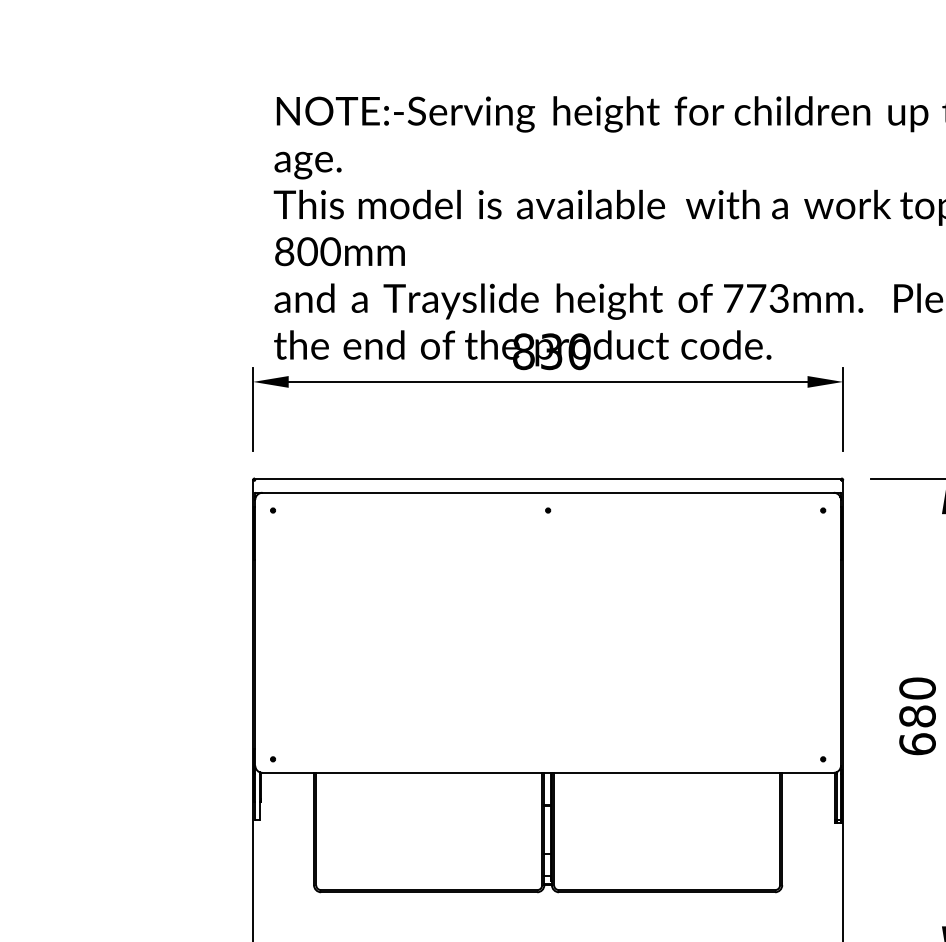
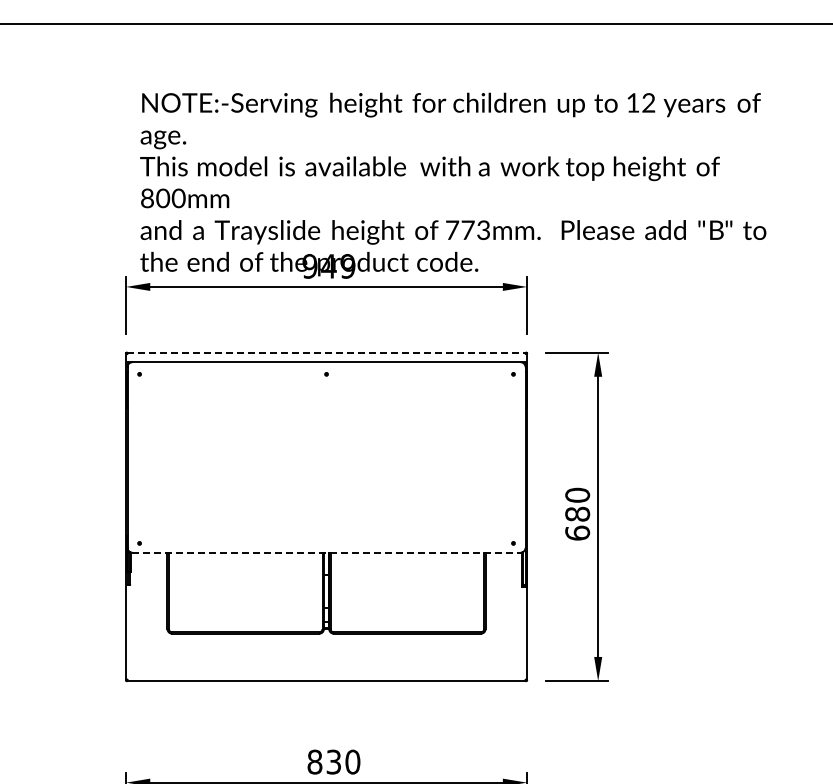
text: (550, 351) -> (328, 266), 830 -> 949
line: (548, 478) -> (326, 352), solid -> dashed
line: (549, 772) -> (327, 552), solid -> dashed

